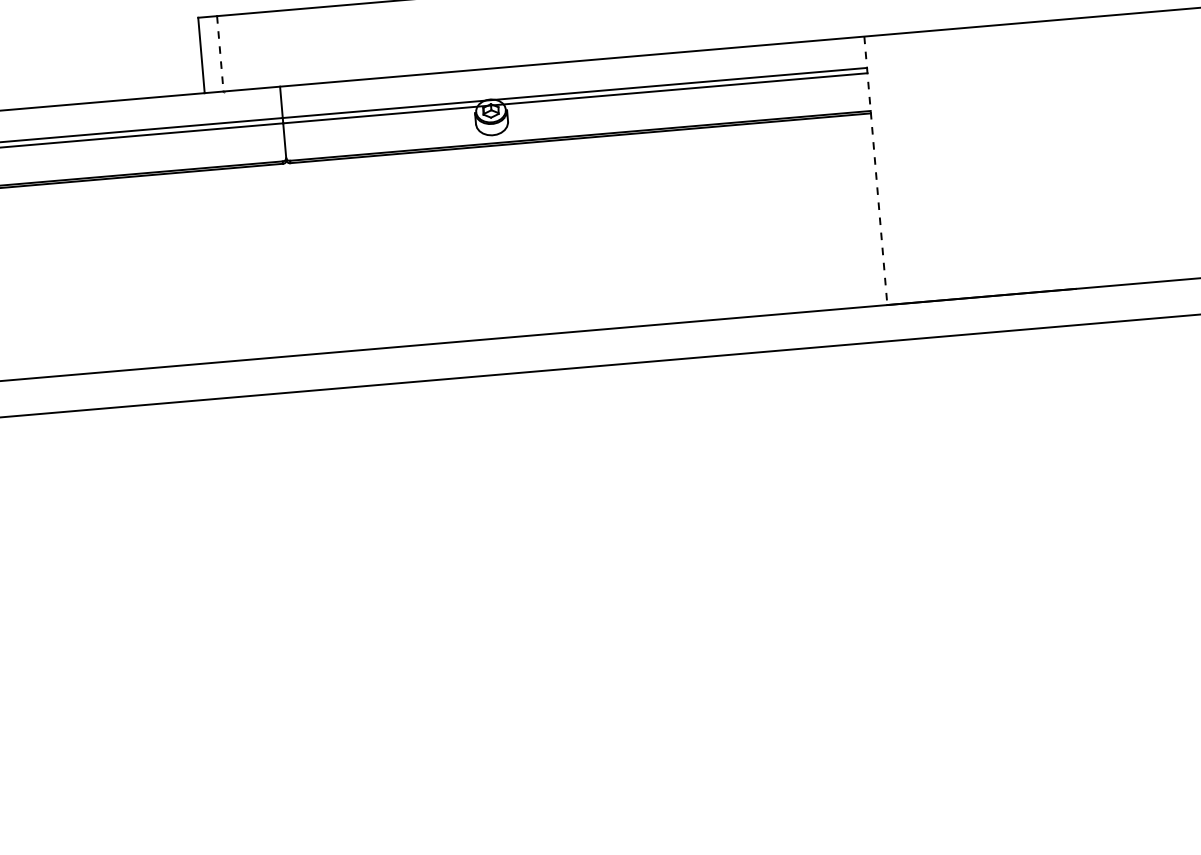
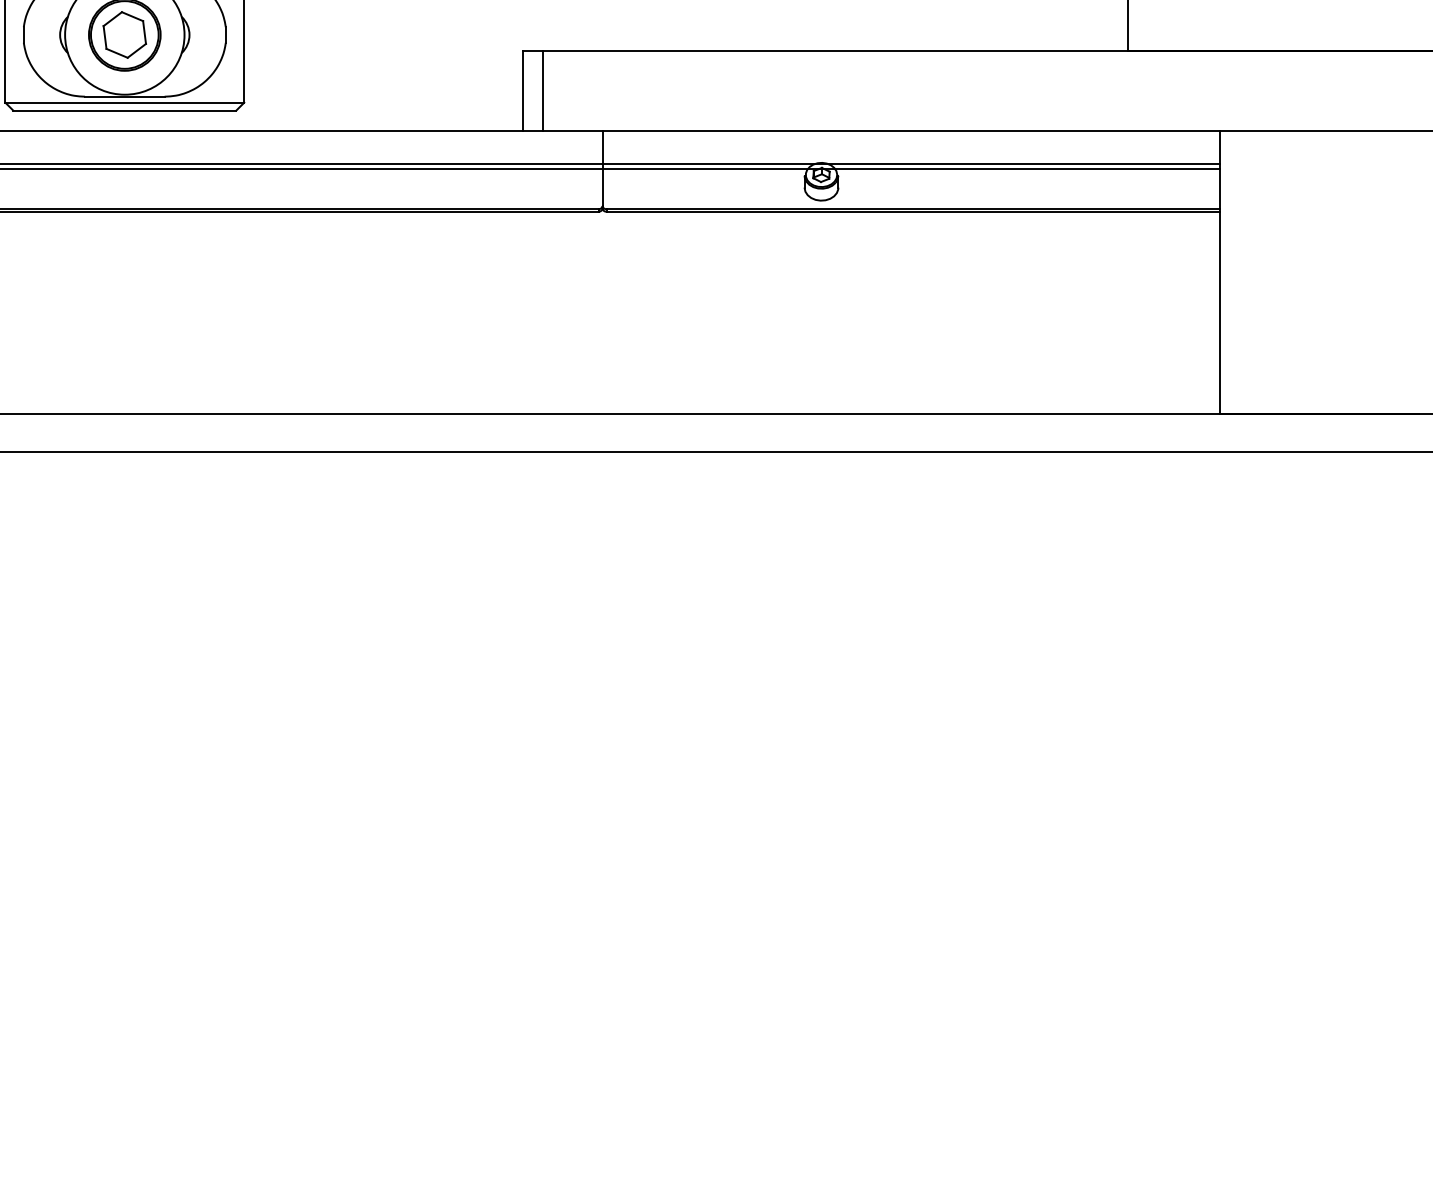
line: (219, 53) -> (542, 90), dashed -> solid
line: (875, 171) -> (1219, 272), dashed -> solid

